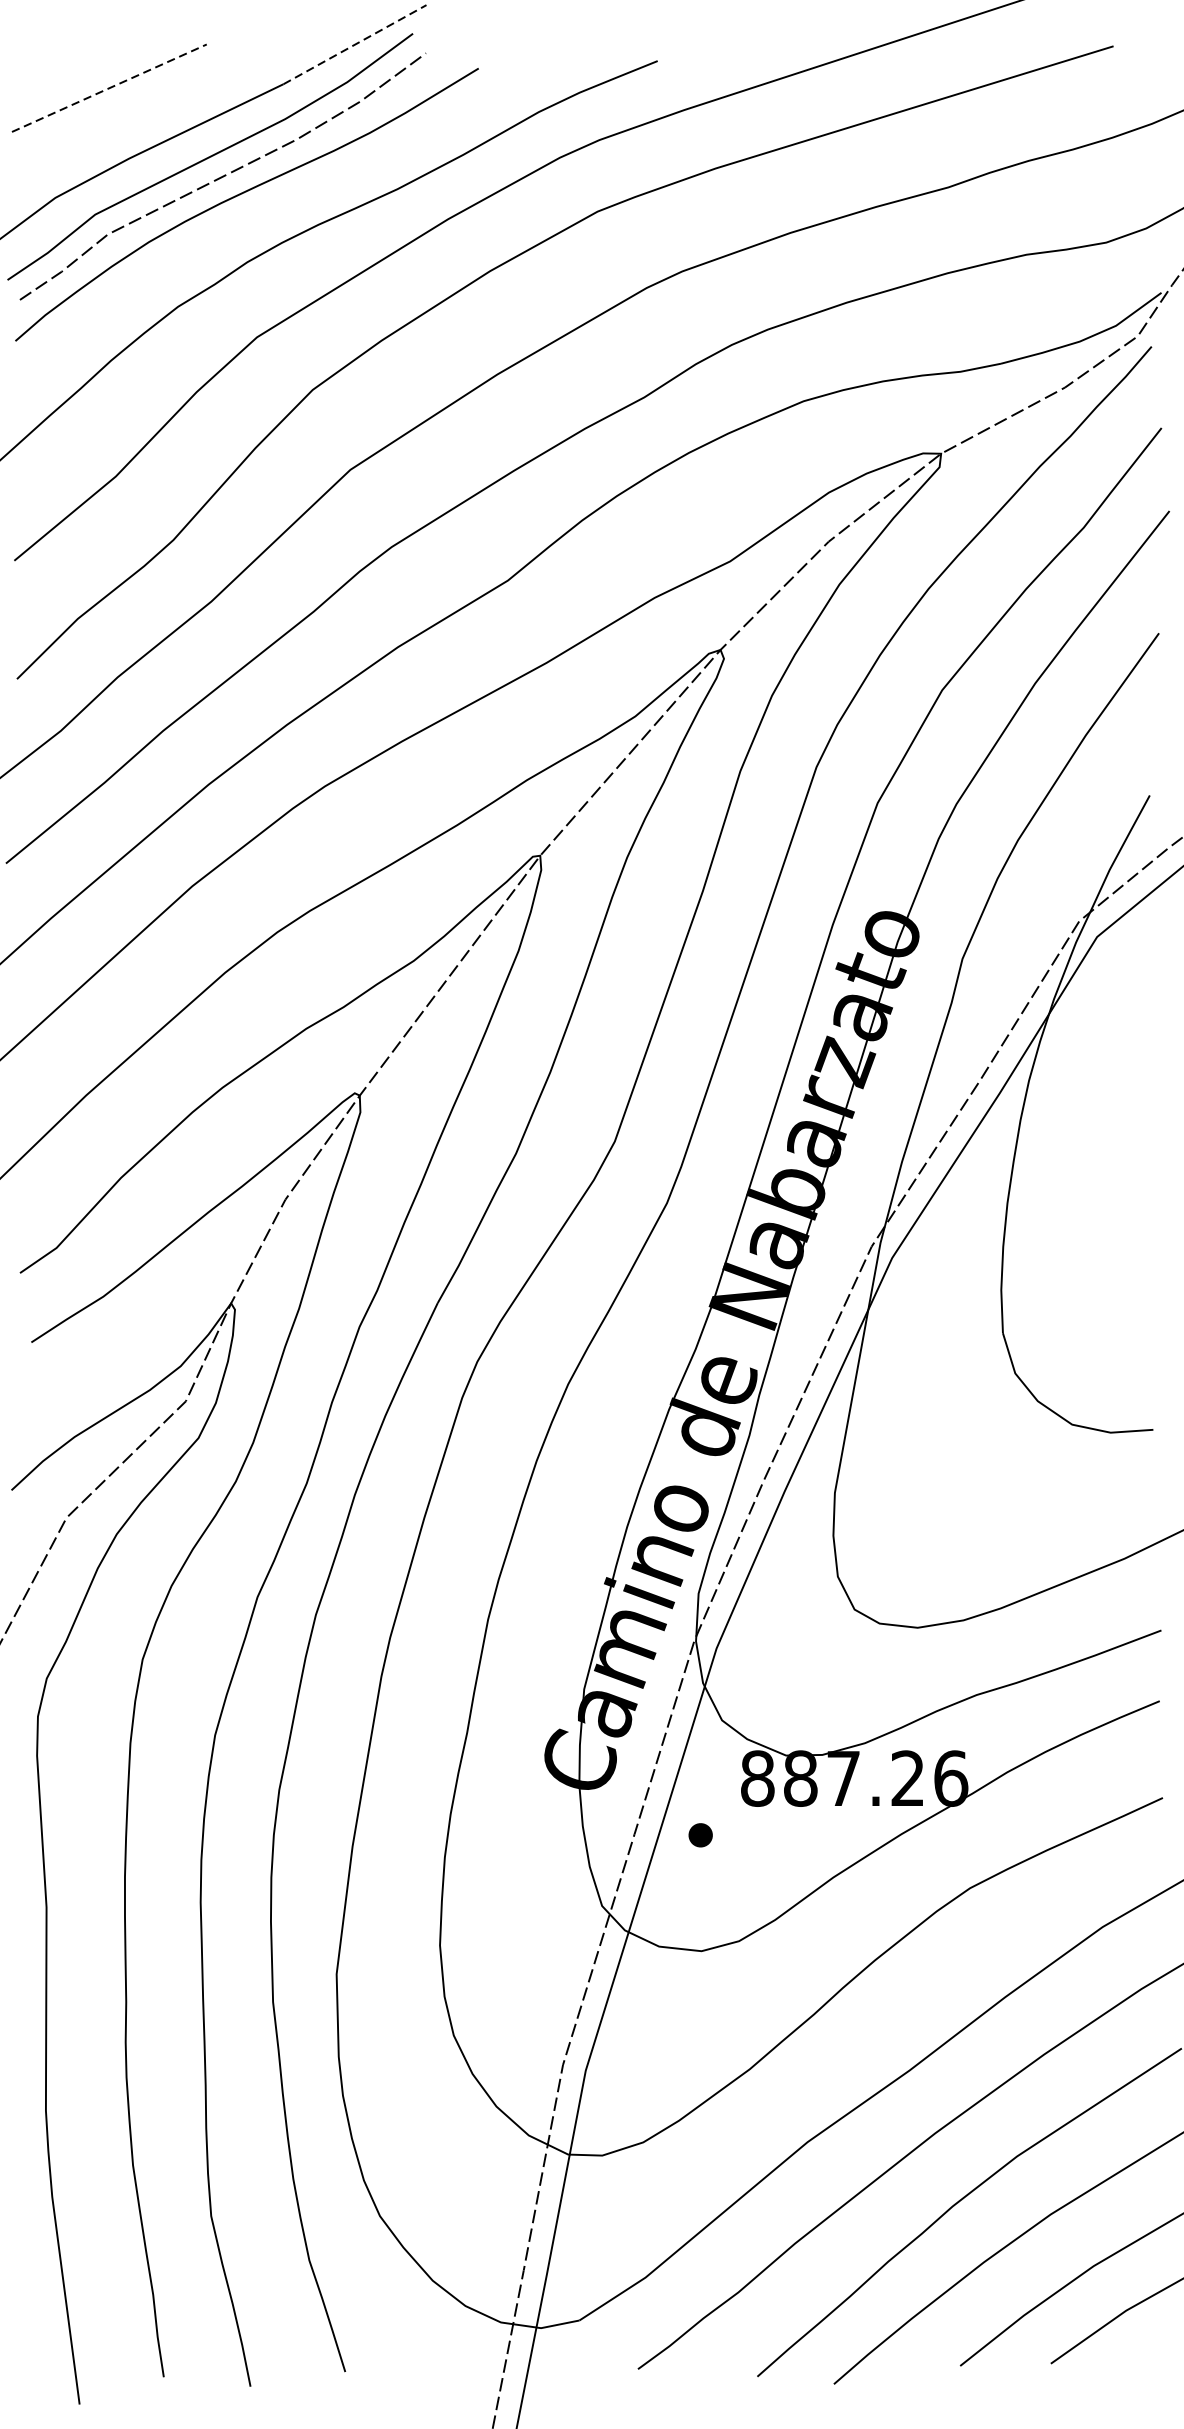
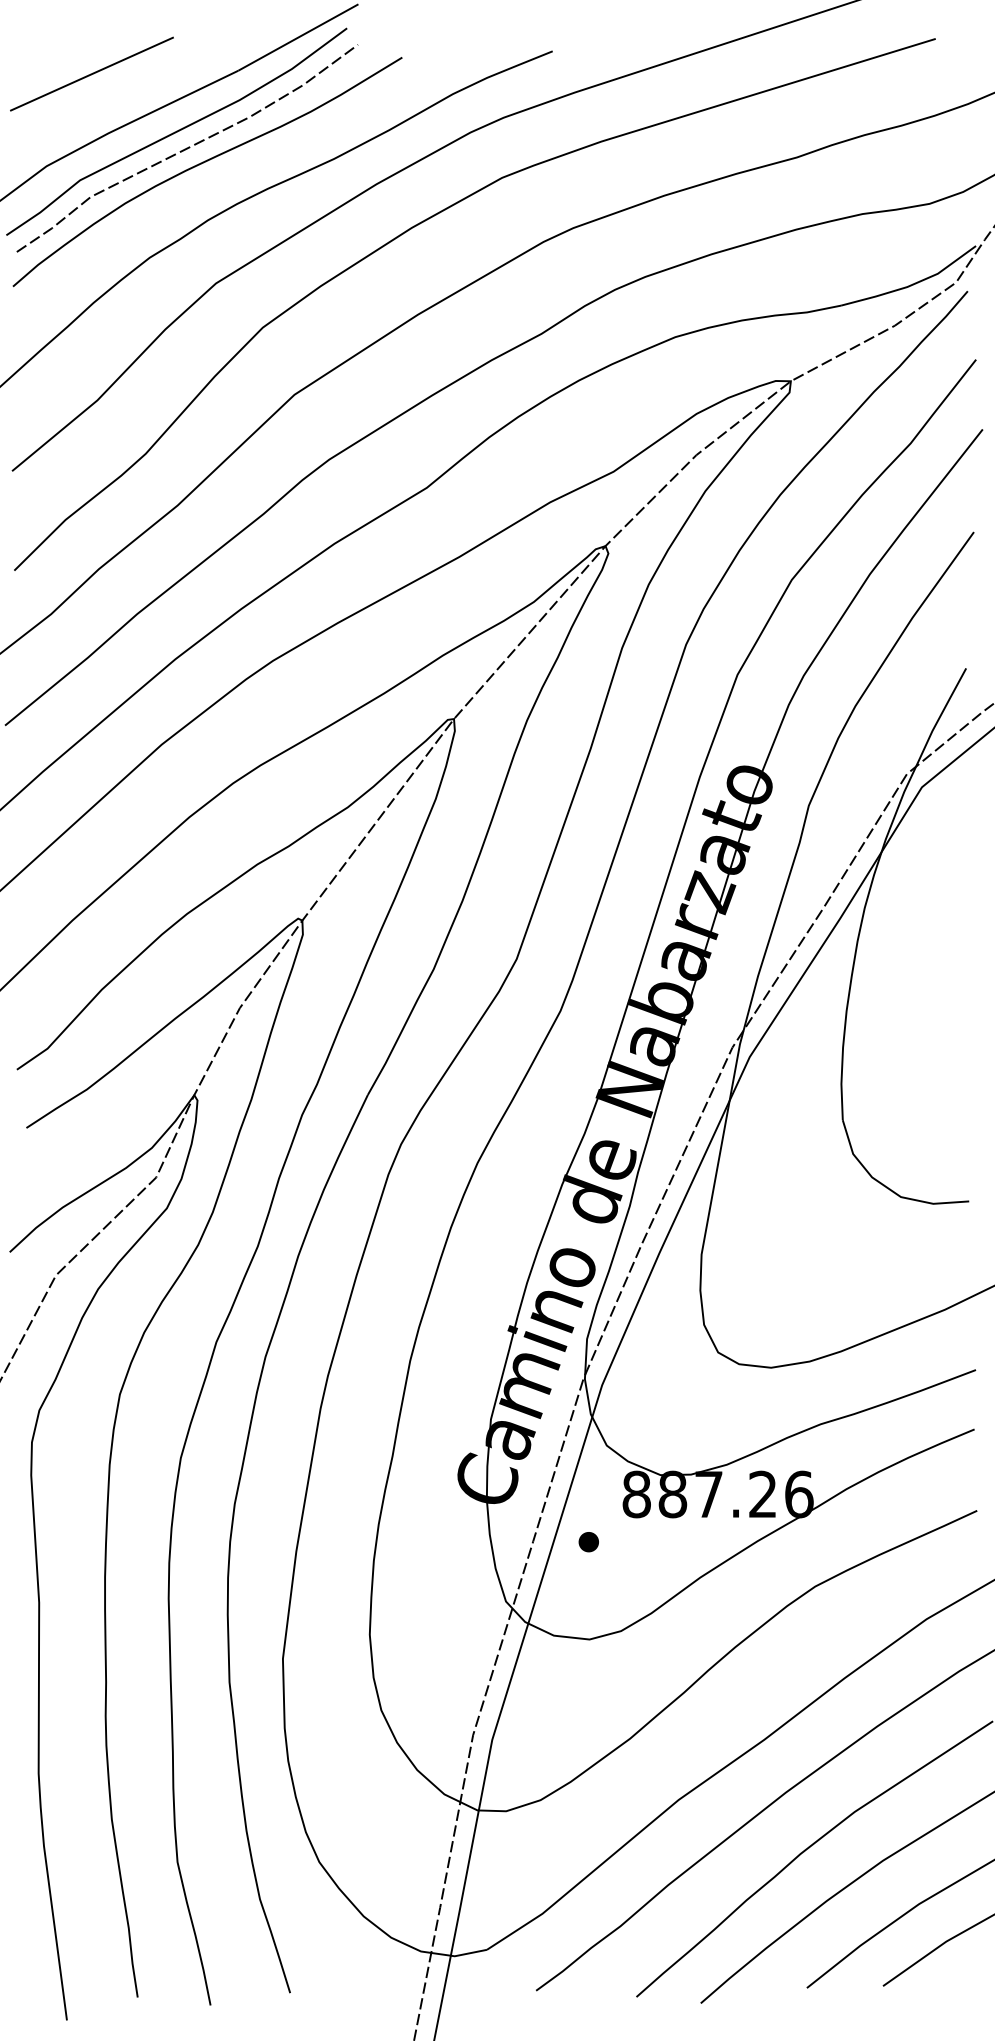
line: (355, 44) -> (298, 37), dashed -> solid
line: (108, 88) -> (91, 74), dashed -> solid

